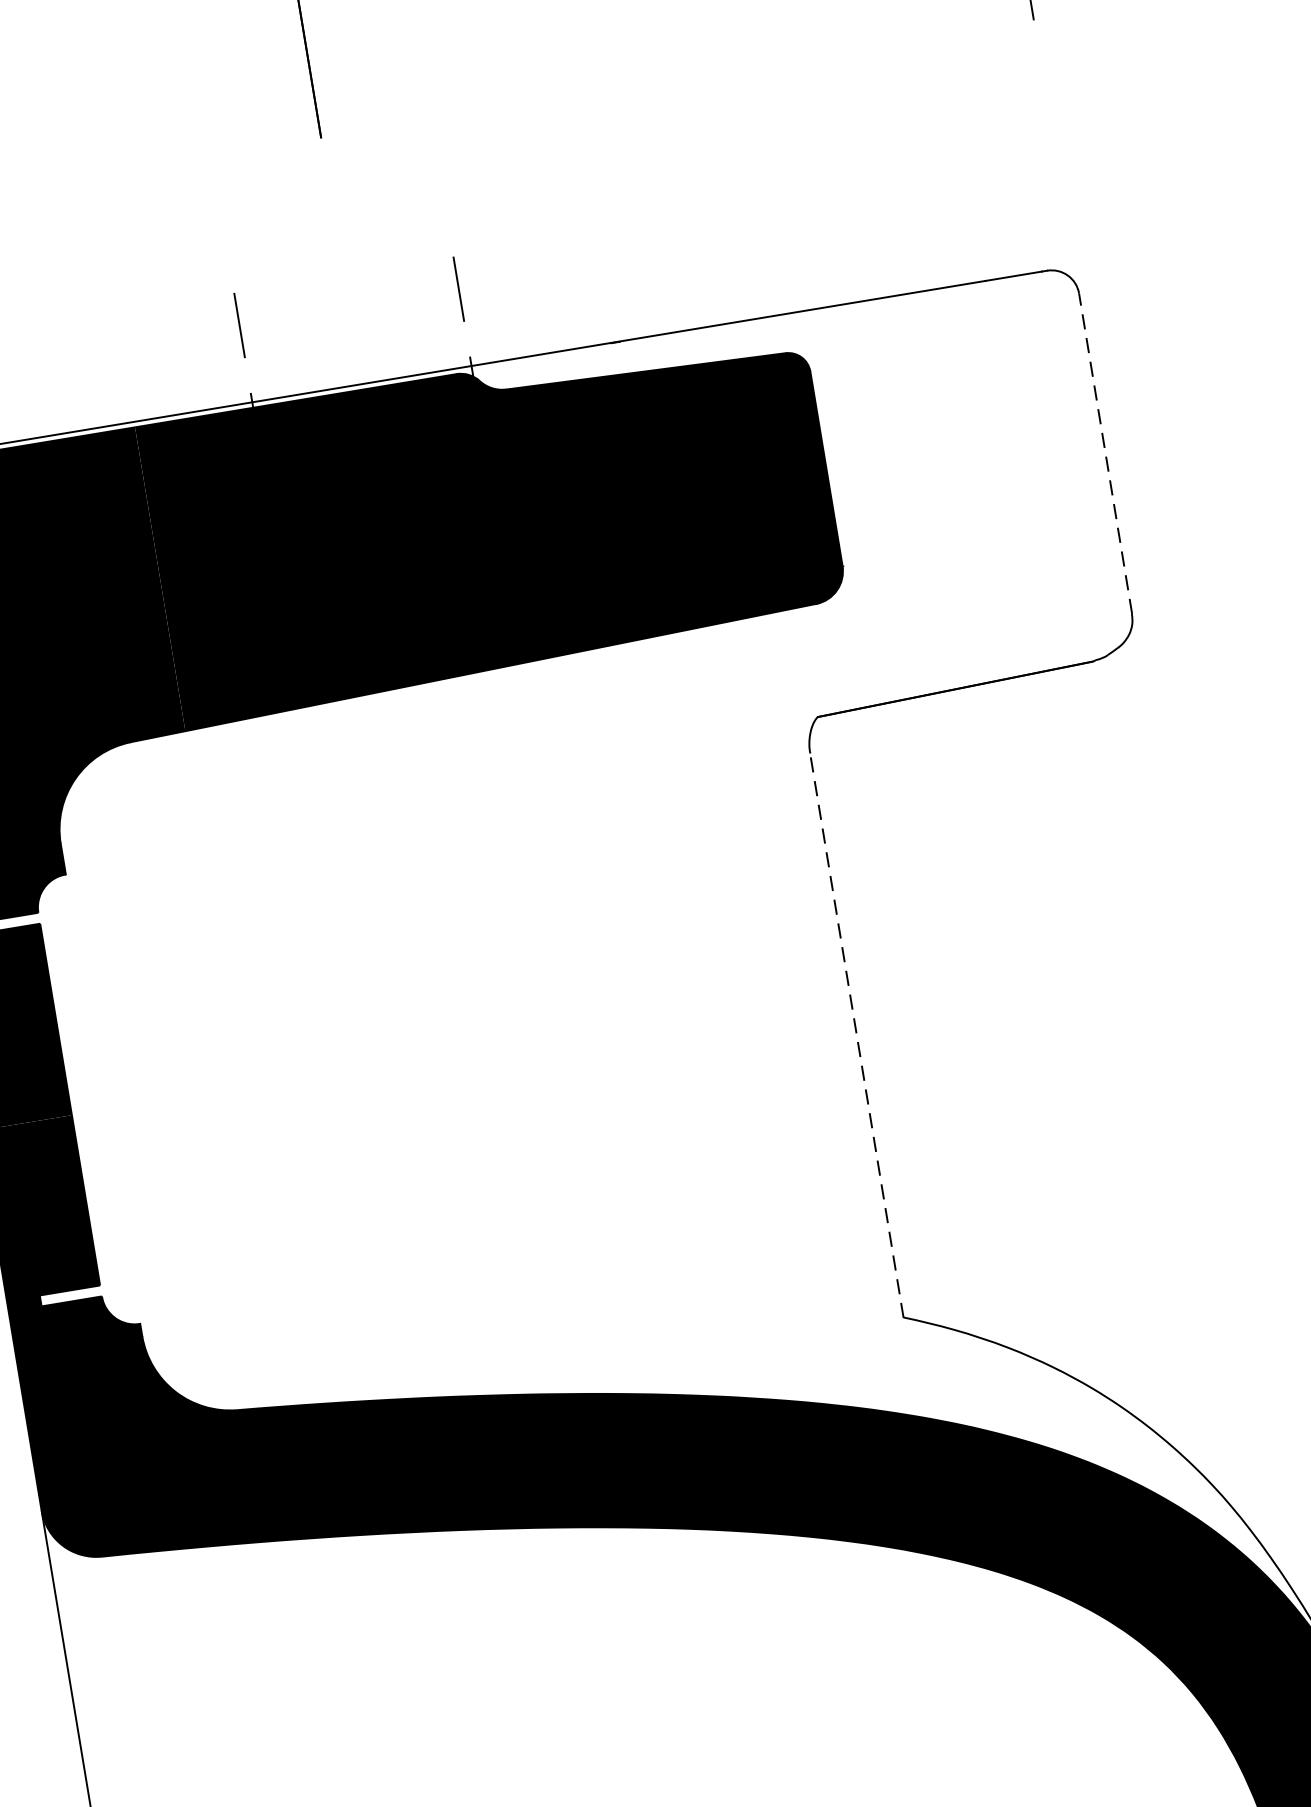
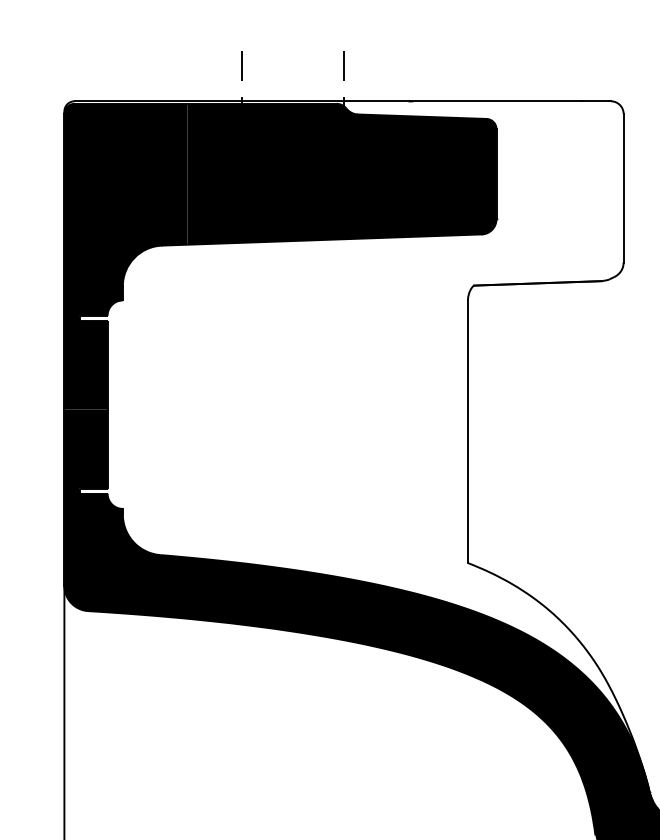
line: (1105, 452) -> (623, 187), dashed -> solid
line: (856, 1036) -> (467, 432), dashed -> solid

